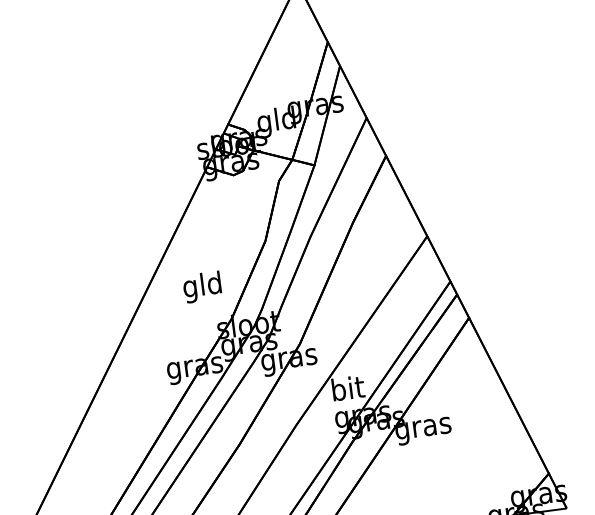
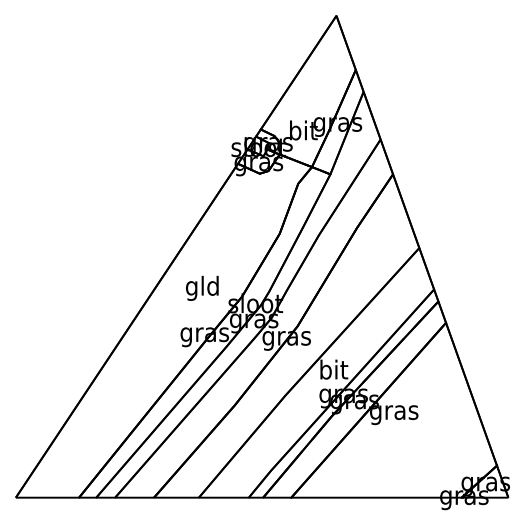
text: (276, 121) -> (302, 132), gld -> bit
text: (202, 286) -> (202, 287), moved

